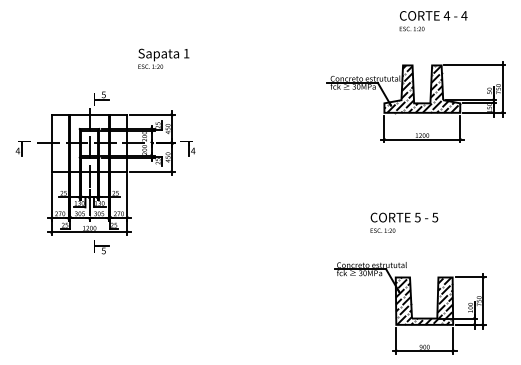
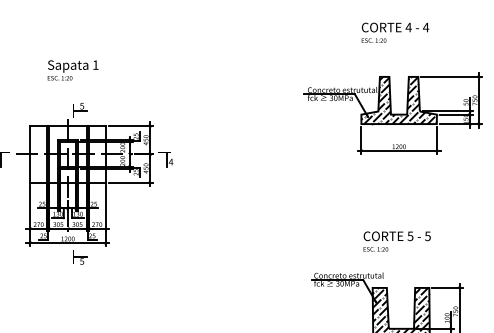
text: (433, 21) -> (395, 33), moved
text: (163, 58) -> (72, 69), moved
text: (404, 222) -> (397, 241), moved

